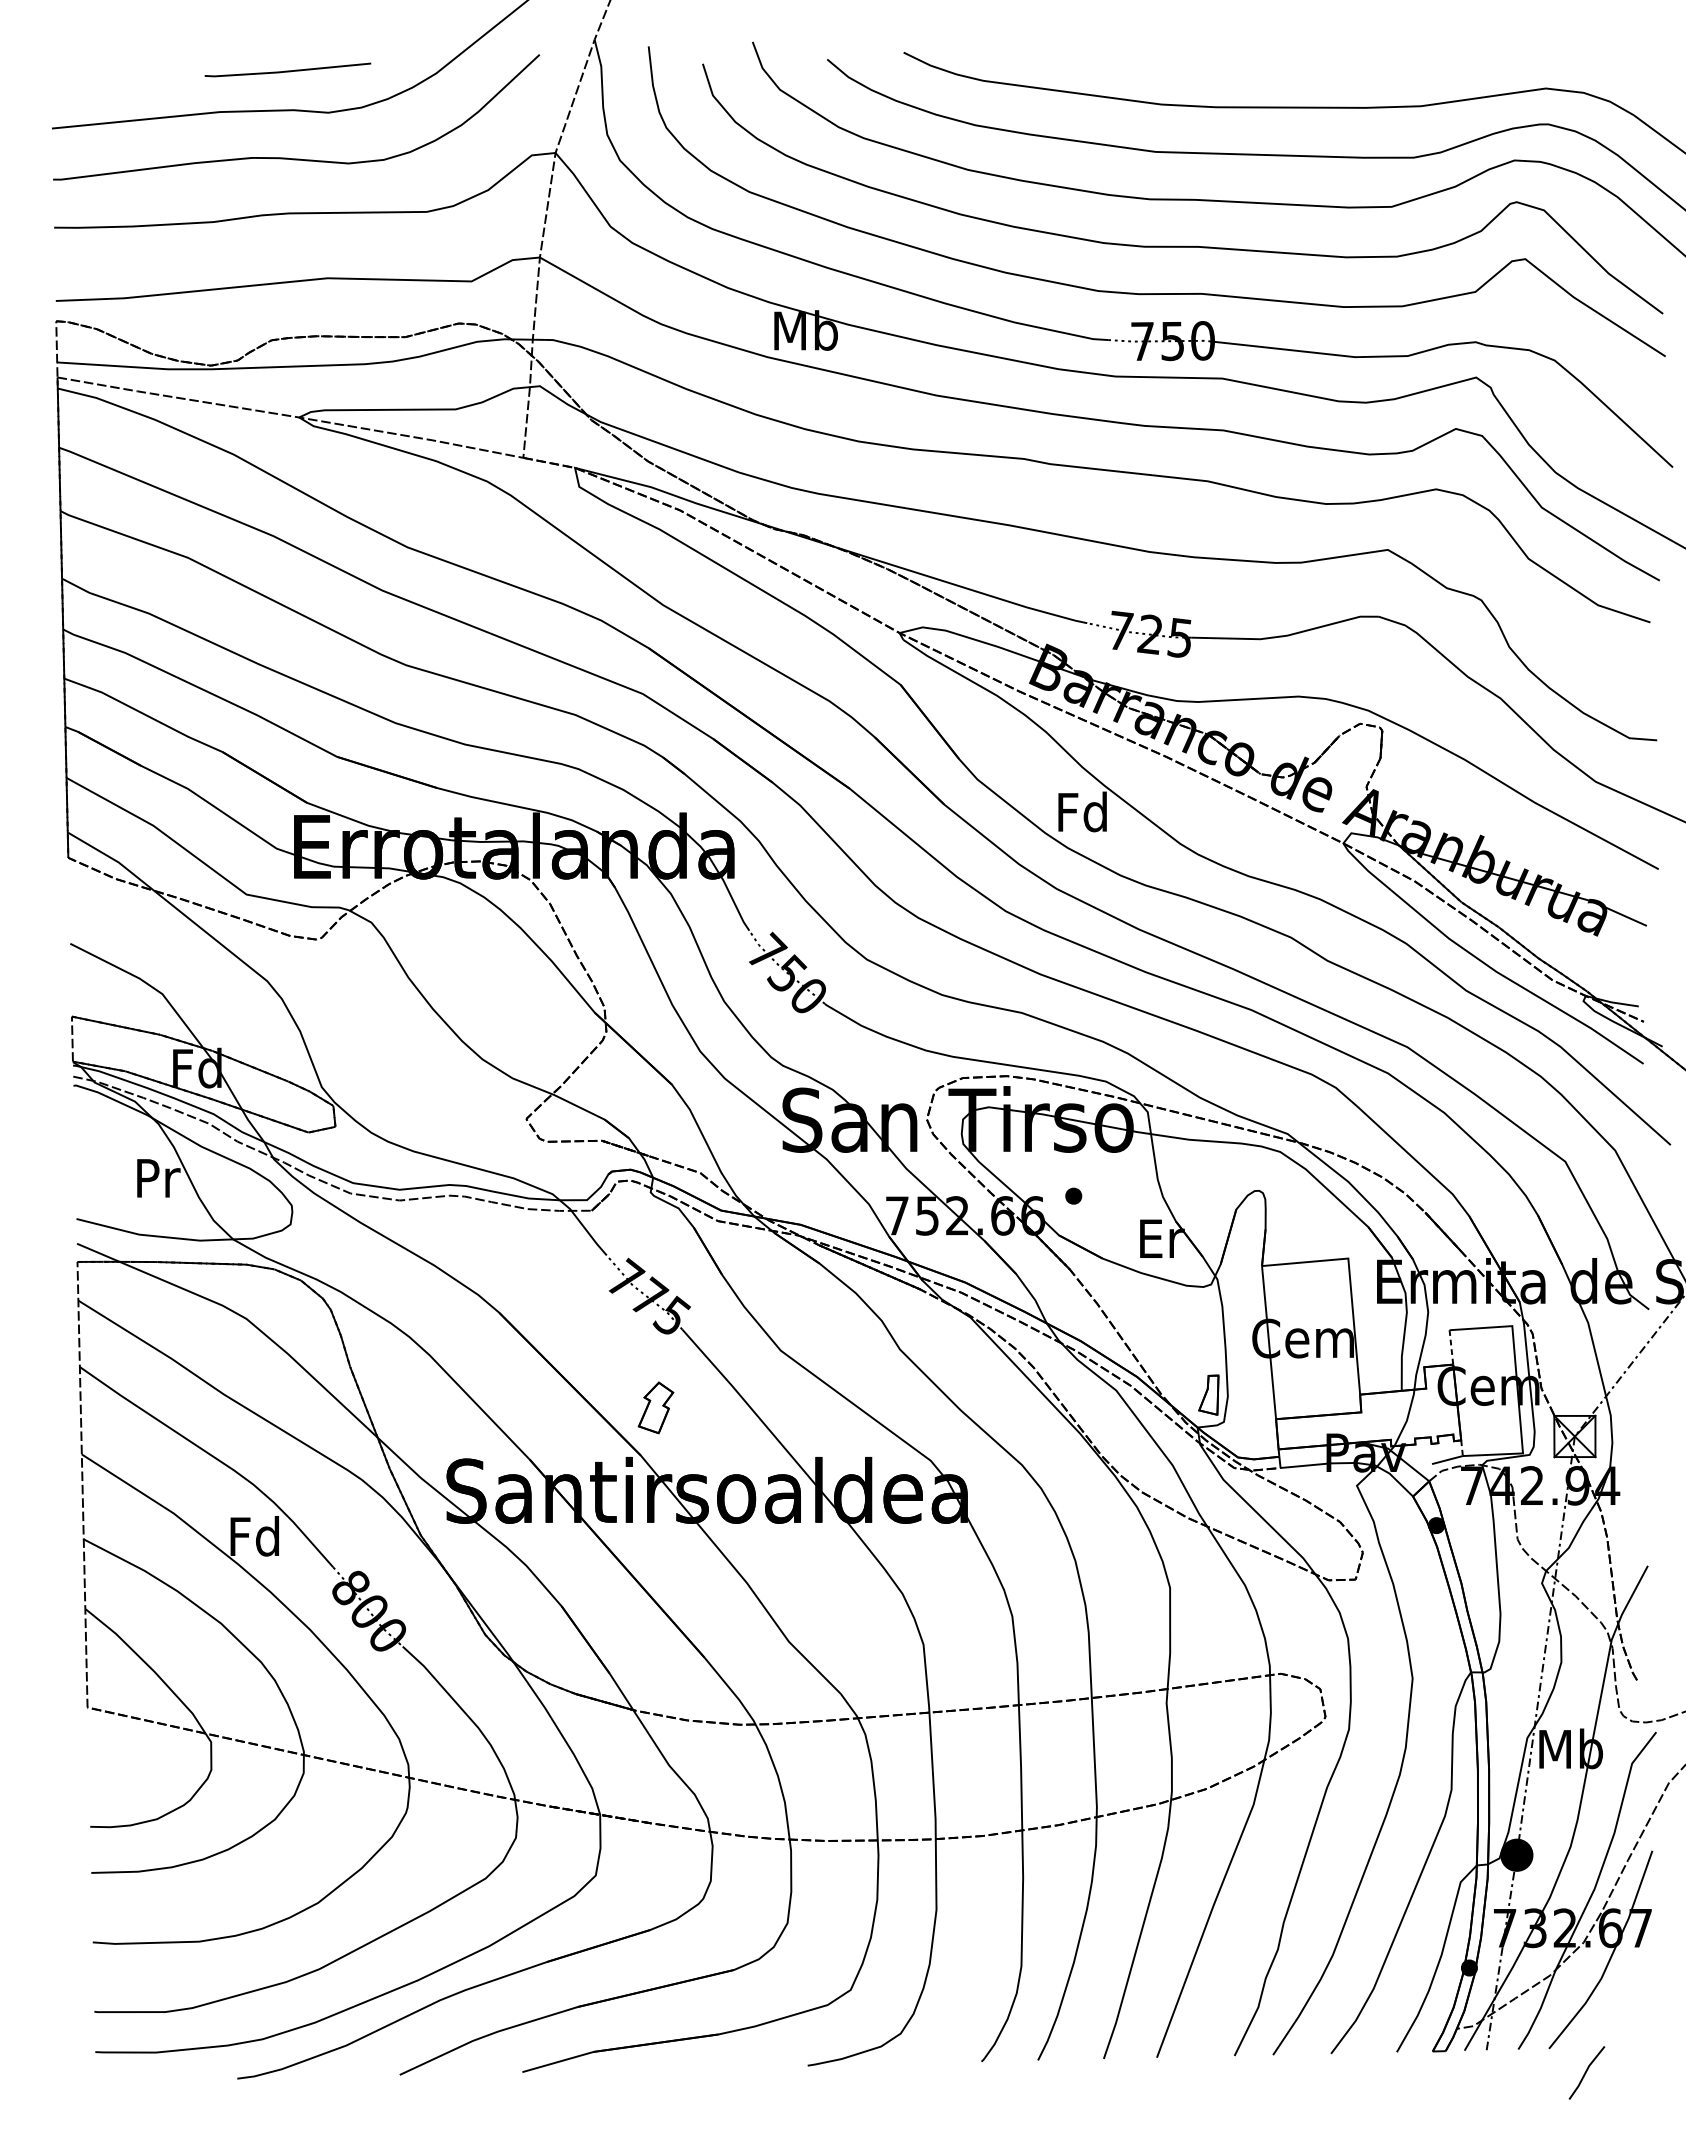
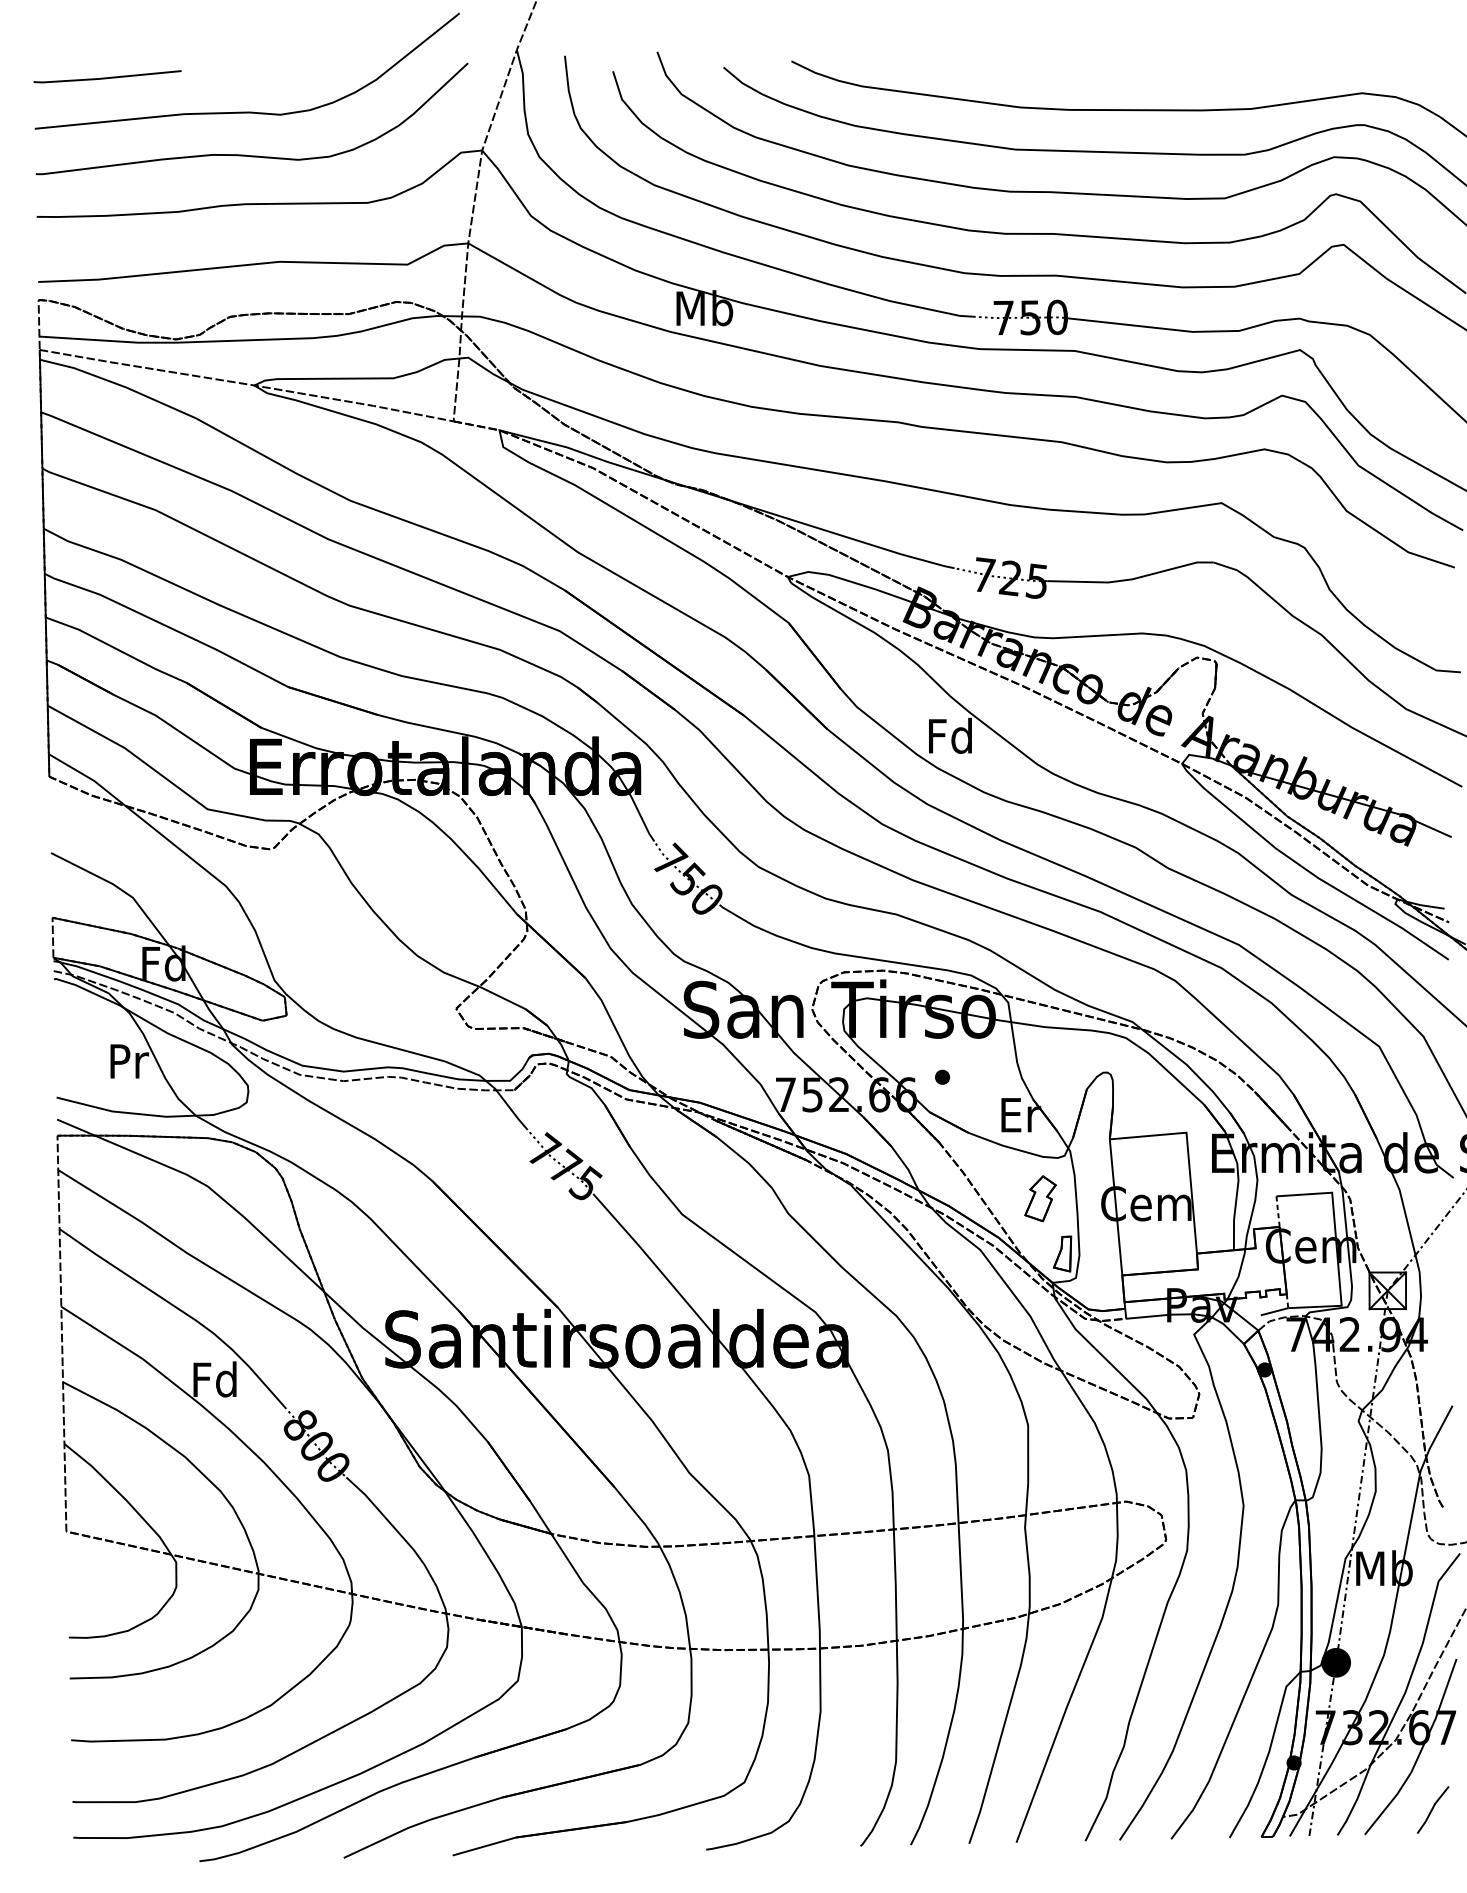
line: (287, 70) -> (107, 77), moved
part: (655, 1407) -> (1040, 1198), moved
line: (1586, 2072) -> (1432, 1809), moved

